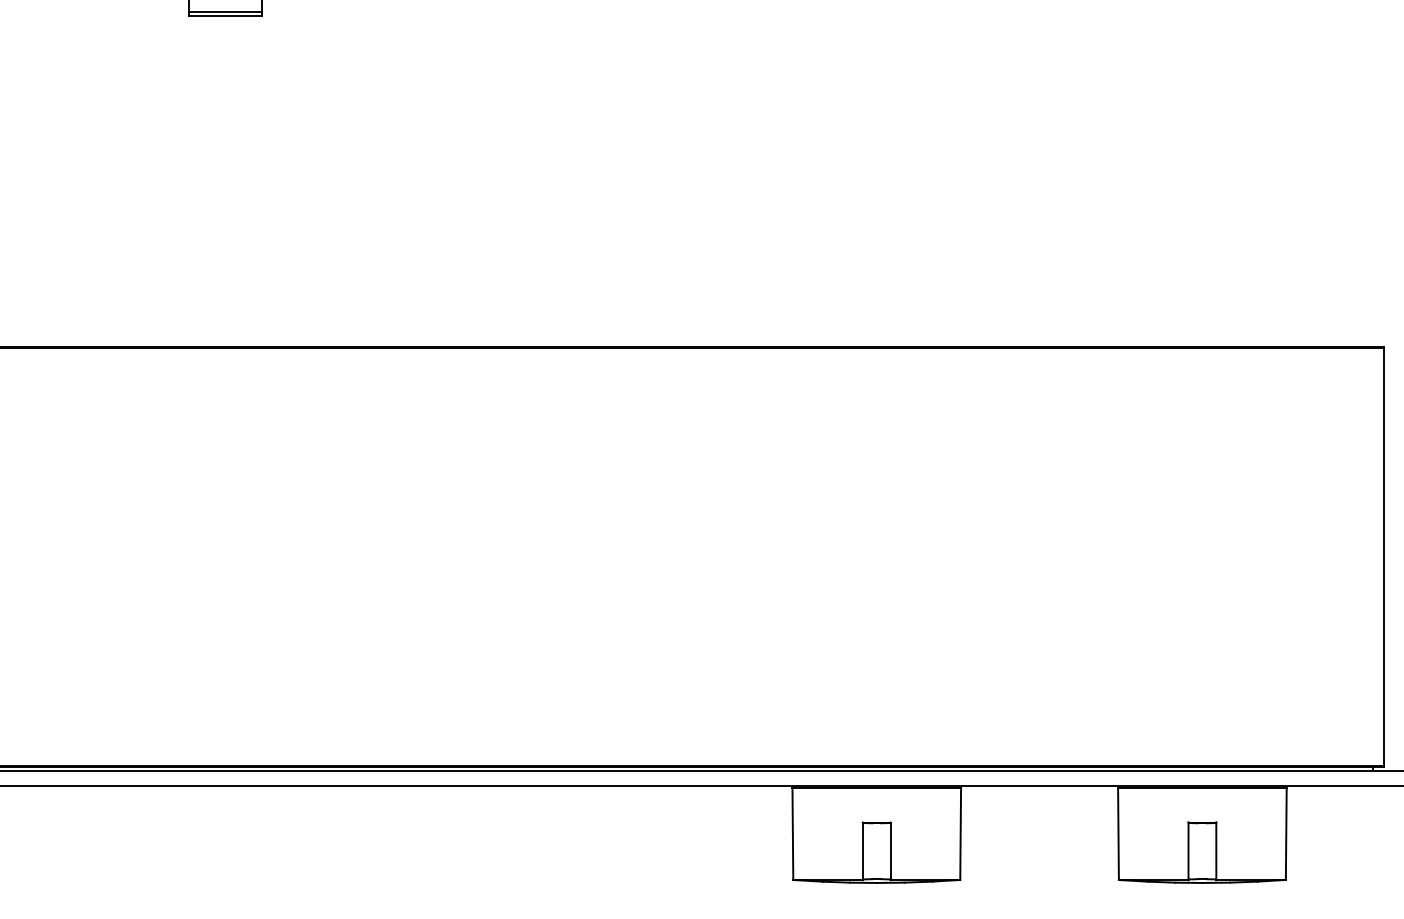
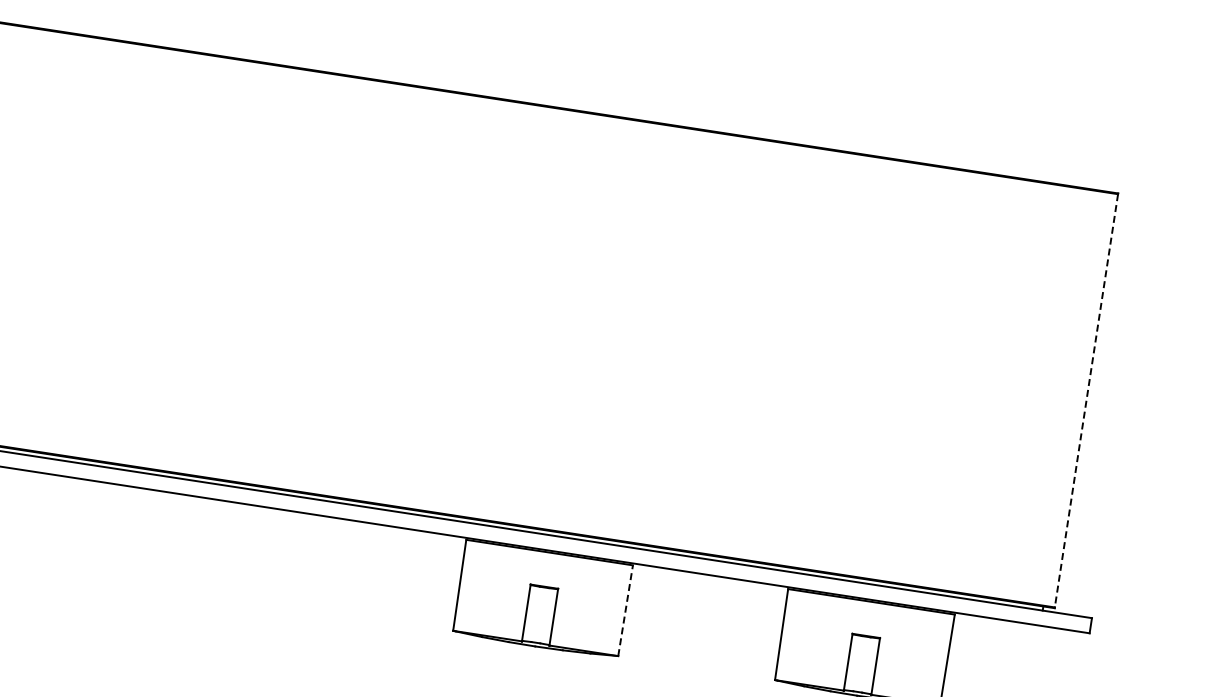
line: (1384, 557) -> (1086, 401), solid -> dashed
line: (960, 833) -> (625, 610), solid -> dashed

